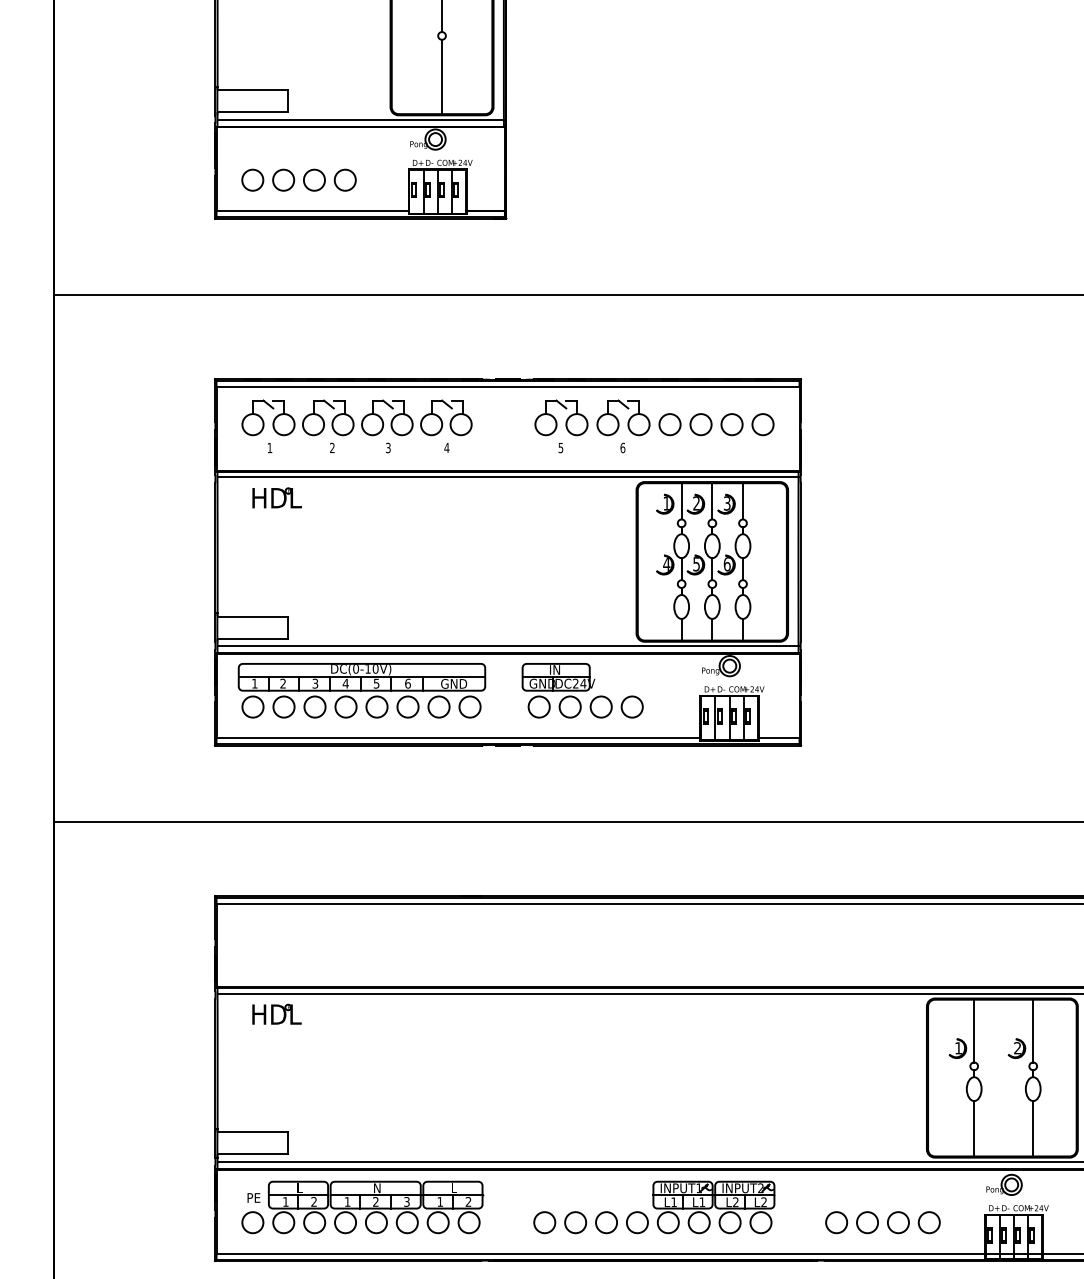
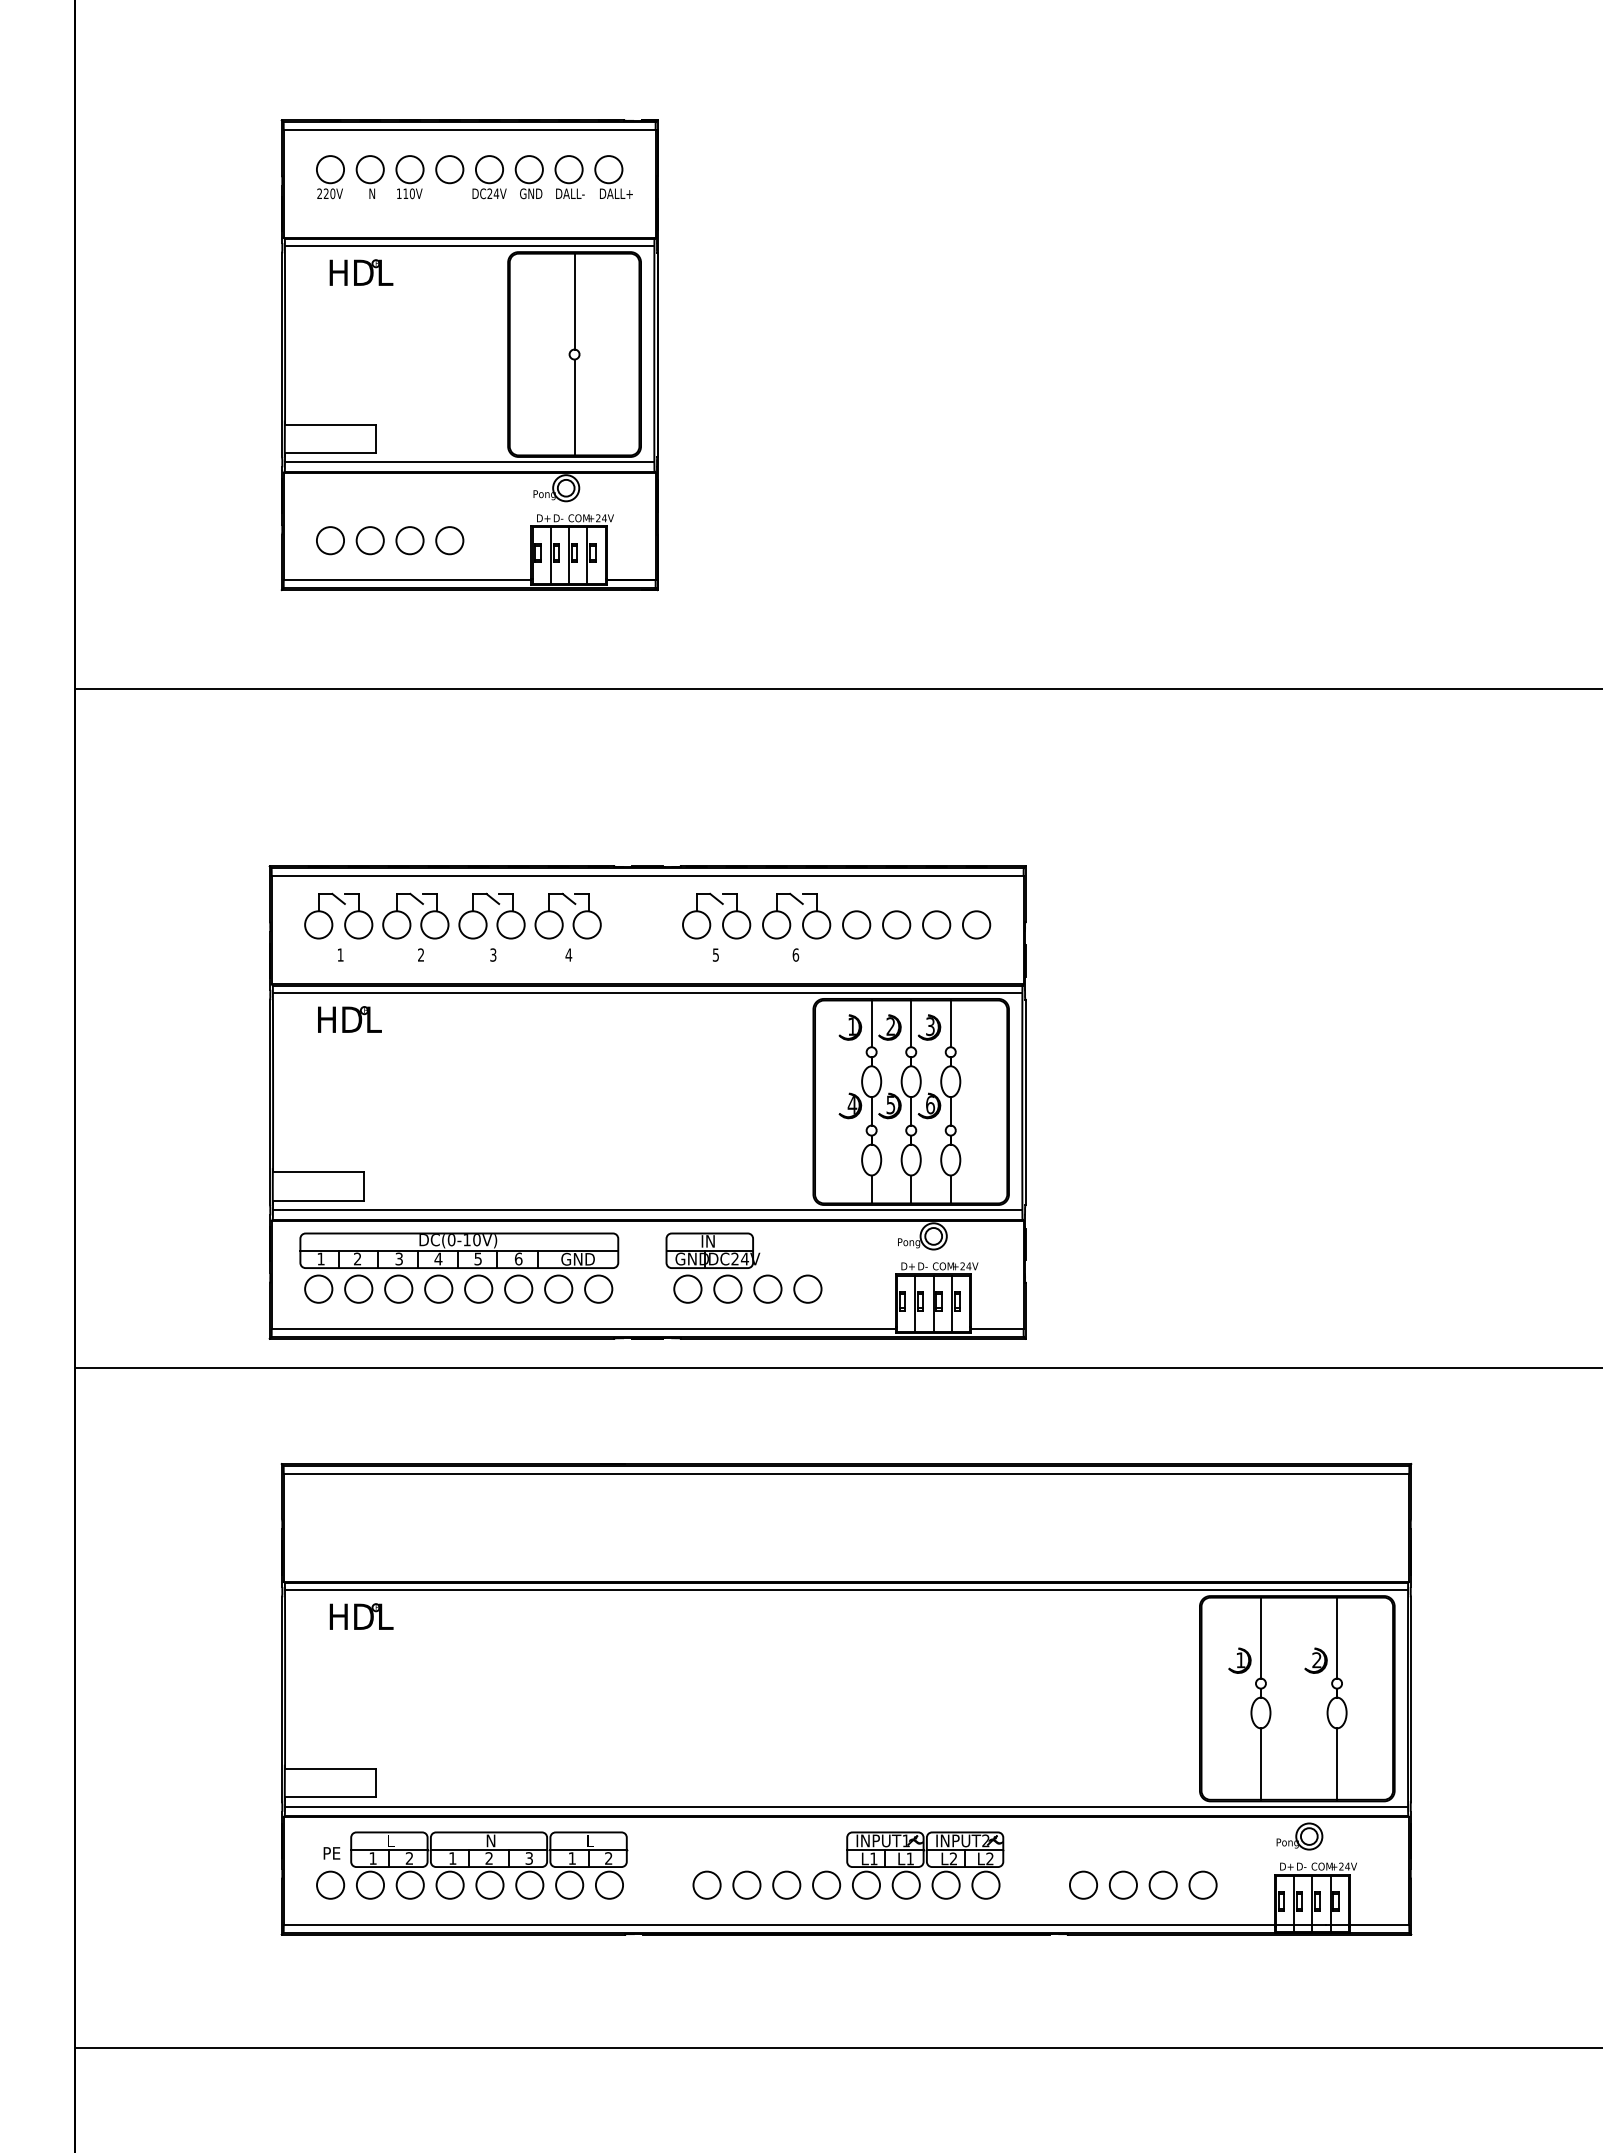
part: (507, 562) -> (647, 1102), moved

